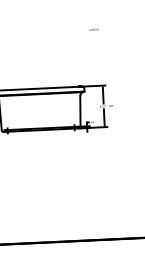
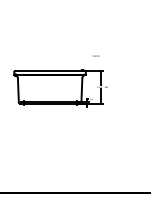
text: (93, 28) -> (95, 55), moved

